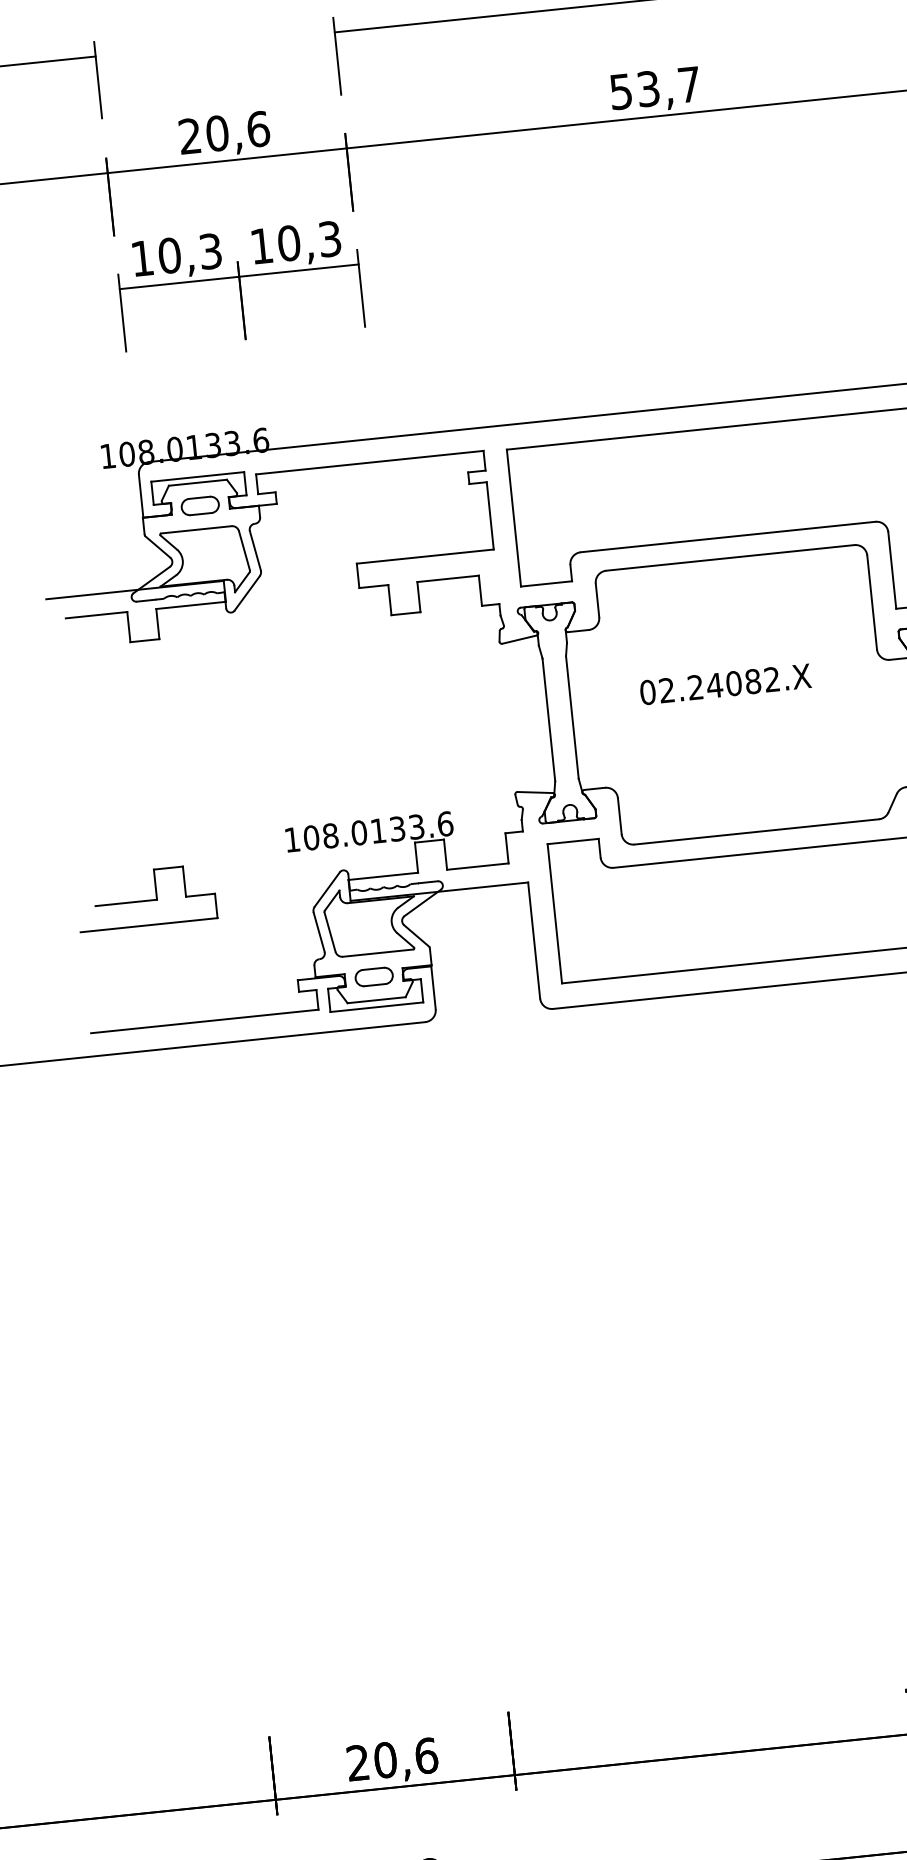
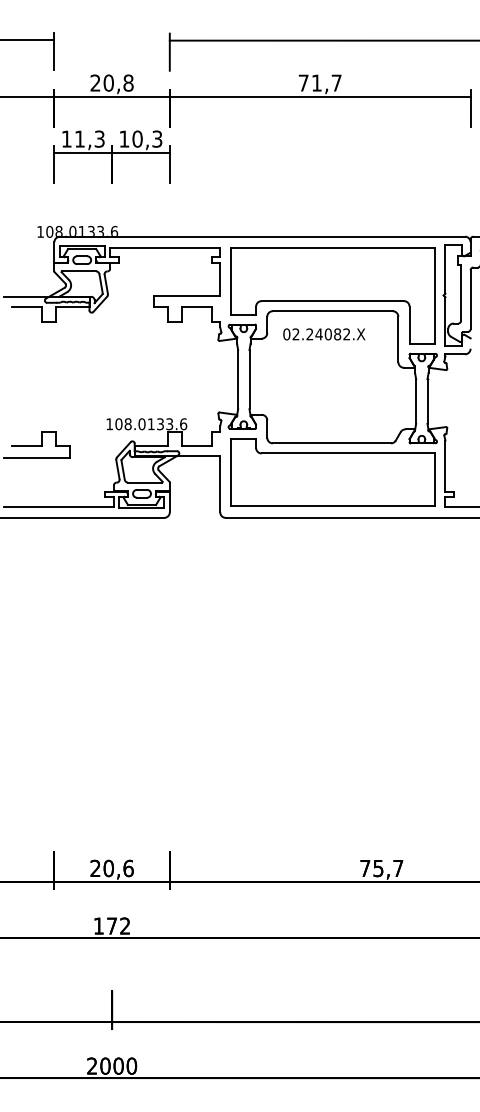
text: (633, 89) -> (309, 82), 53,7 -> 71,7
text: (258, 127) -> (128, 82), 20,6 -> 20,8
text: (168, 254) -> (79, 138), 10,3 -> 11,3
text: (725, 684) -> (324, 334), moved

